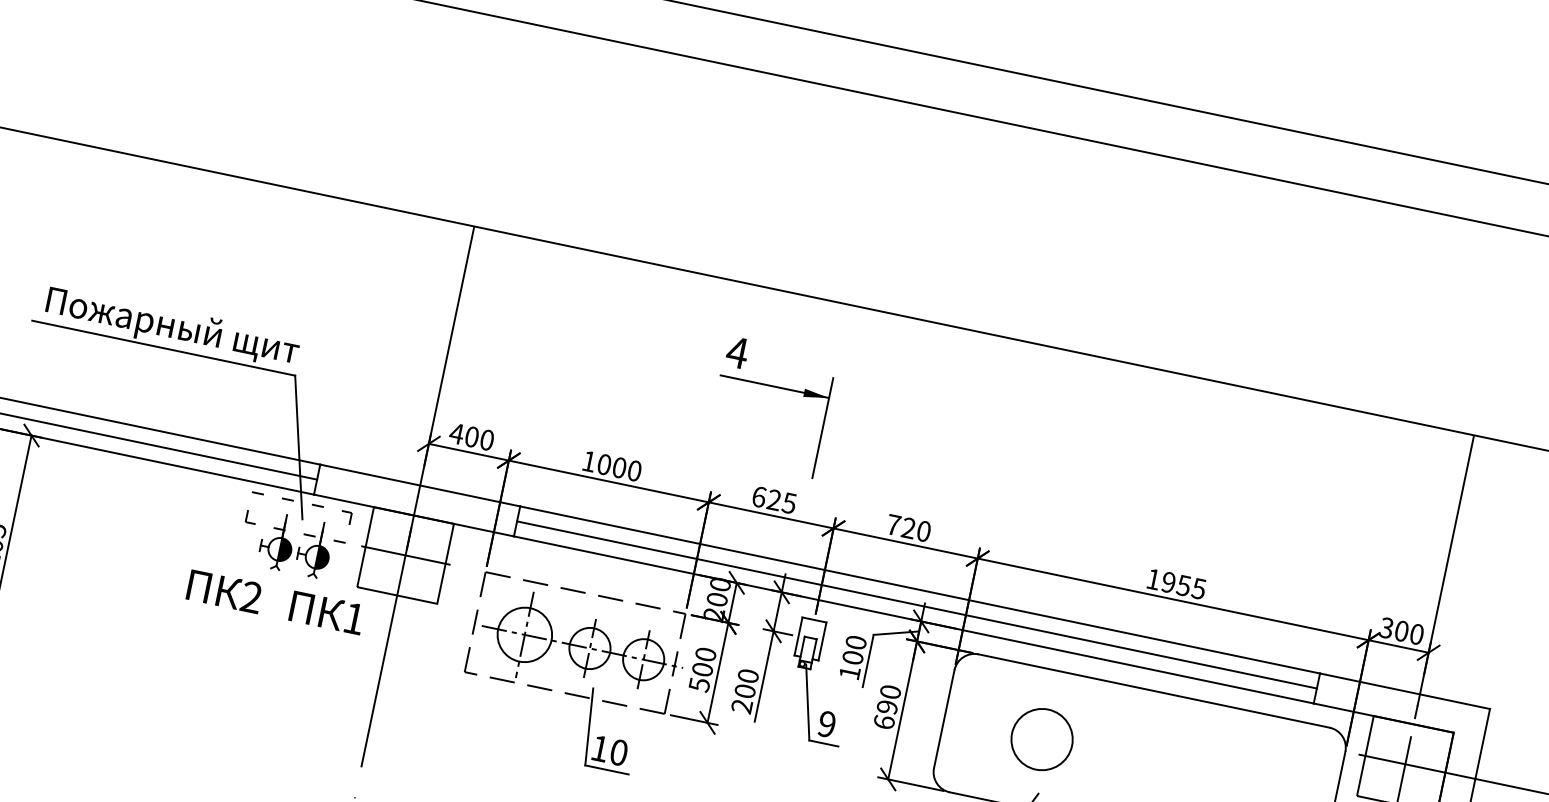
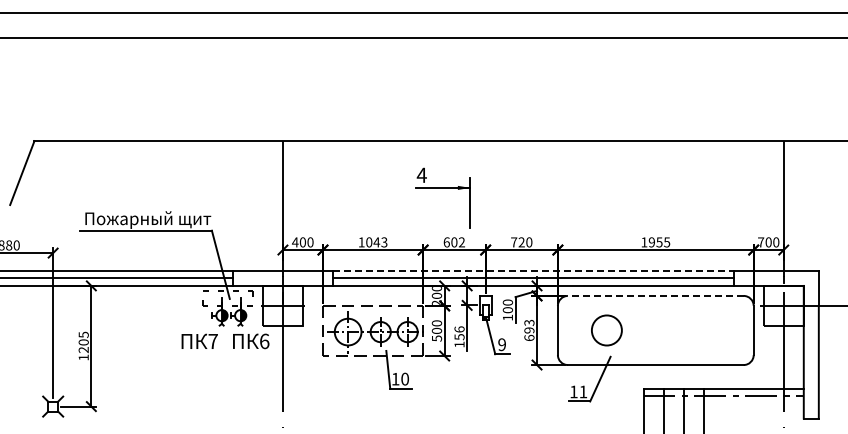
text: (626, 469) -> (380, 242), 1000 -> 1043
text: (780, 501) -> (457, 242), 625 -> 602
line: (920, 589) -> (533, 270), solid -> dashed
text: (250, 595) -> (212, 340), 2 -> 7
text: (353, 618) -> (264, 341), 1 -> 6
text: (1387, 628) -> (761, 242), 300 -> 700
text: (745, 690) -> (459, 336), 200 -> 156
line: (1153, 690) -> (655, 295), solid -> dashed
text: (890, 691) -> (529, 322), 690 -> 693

